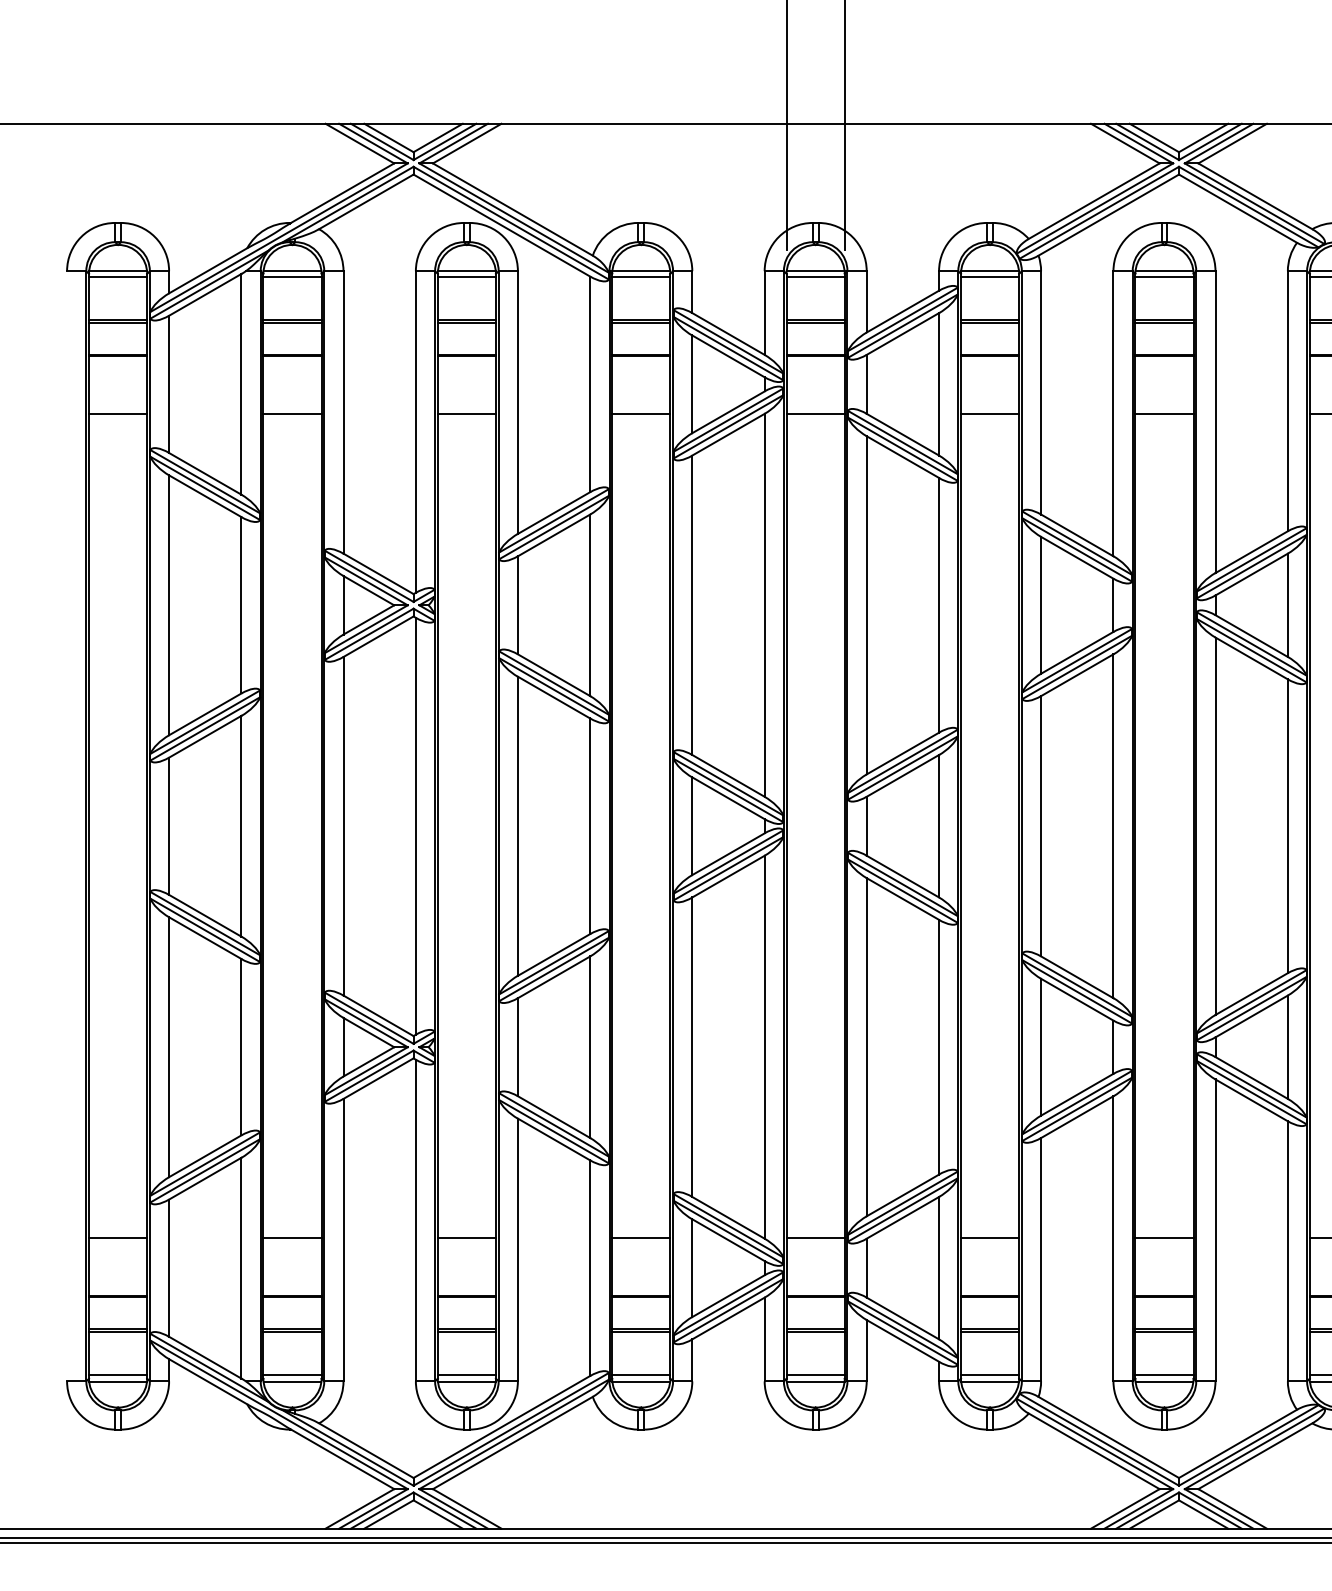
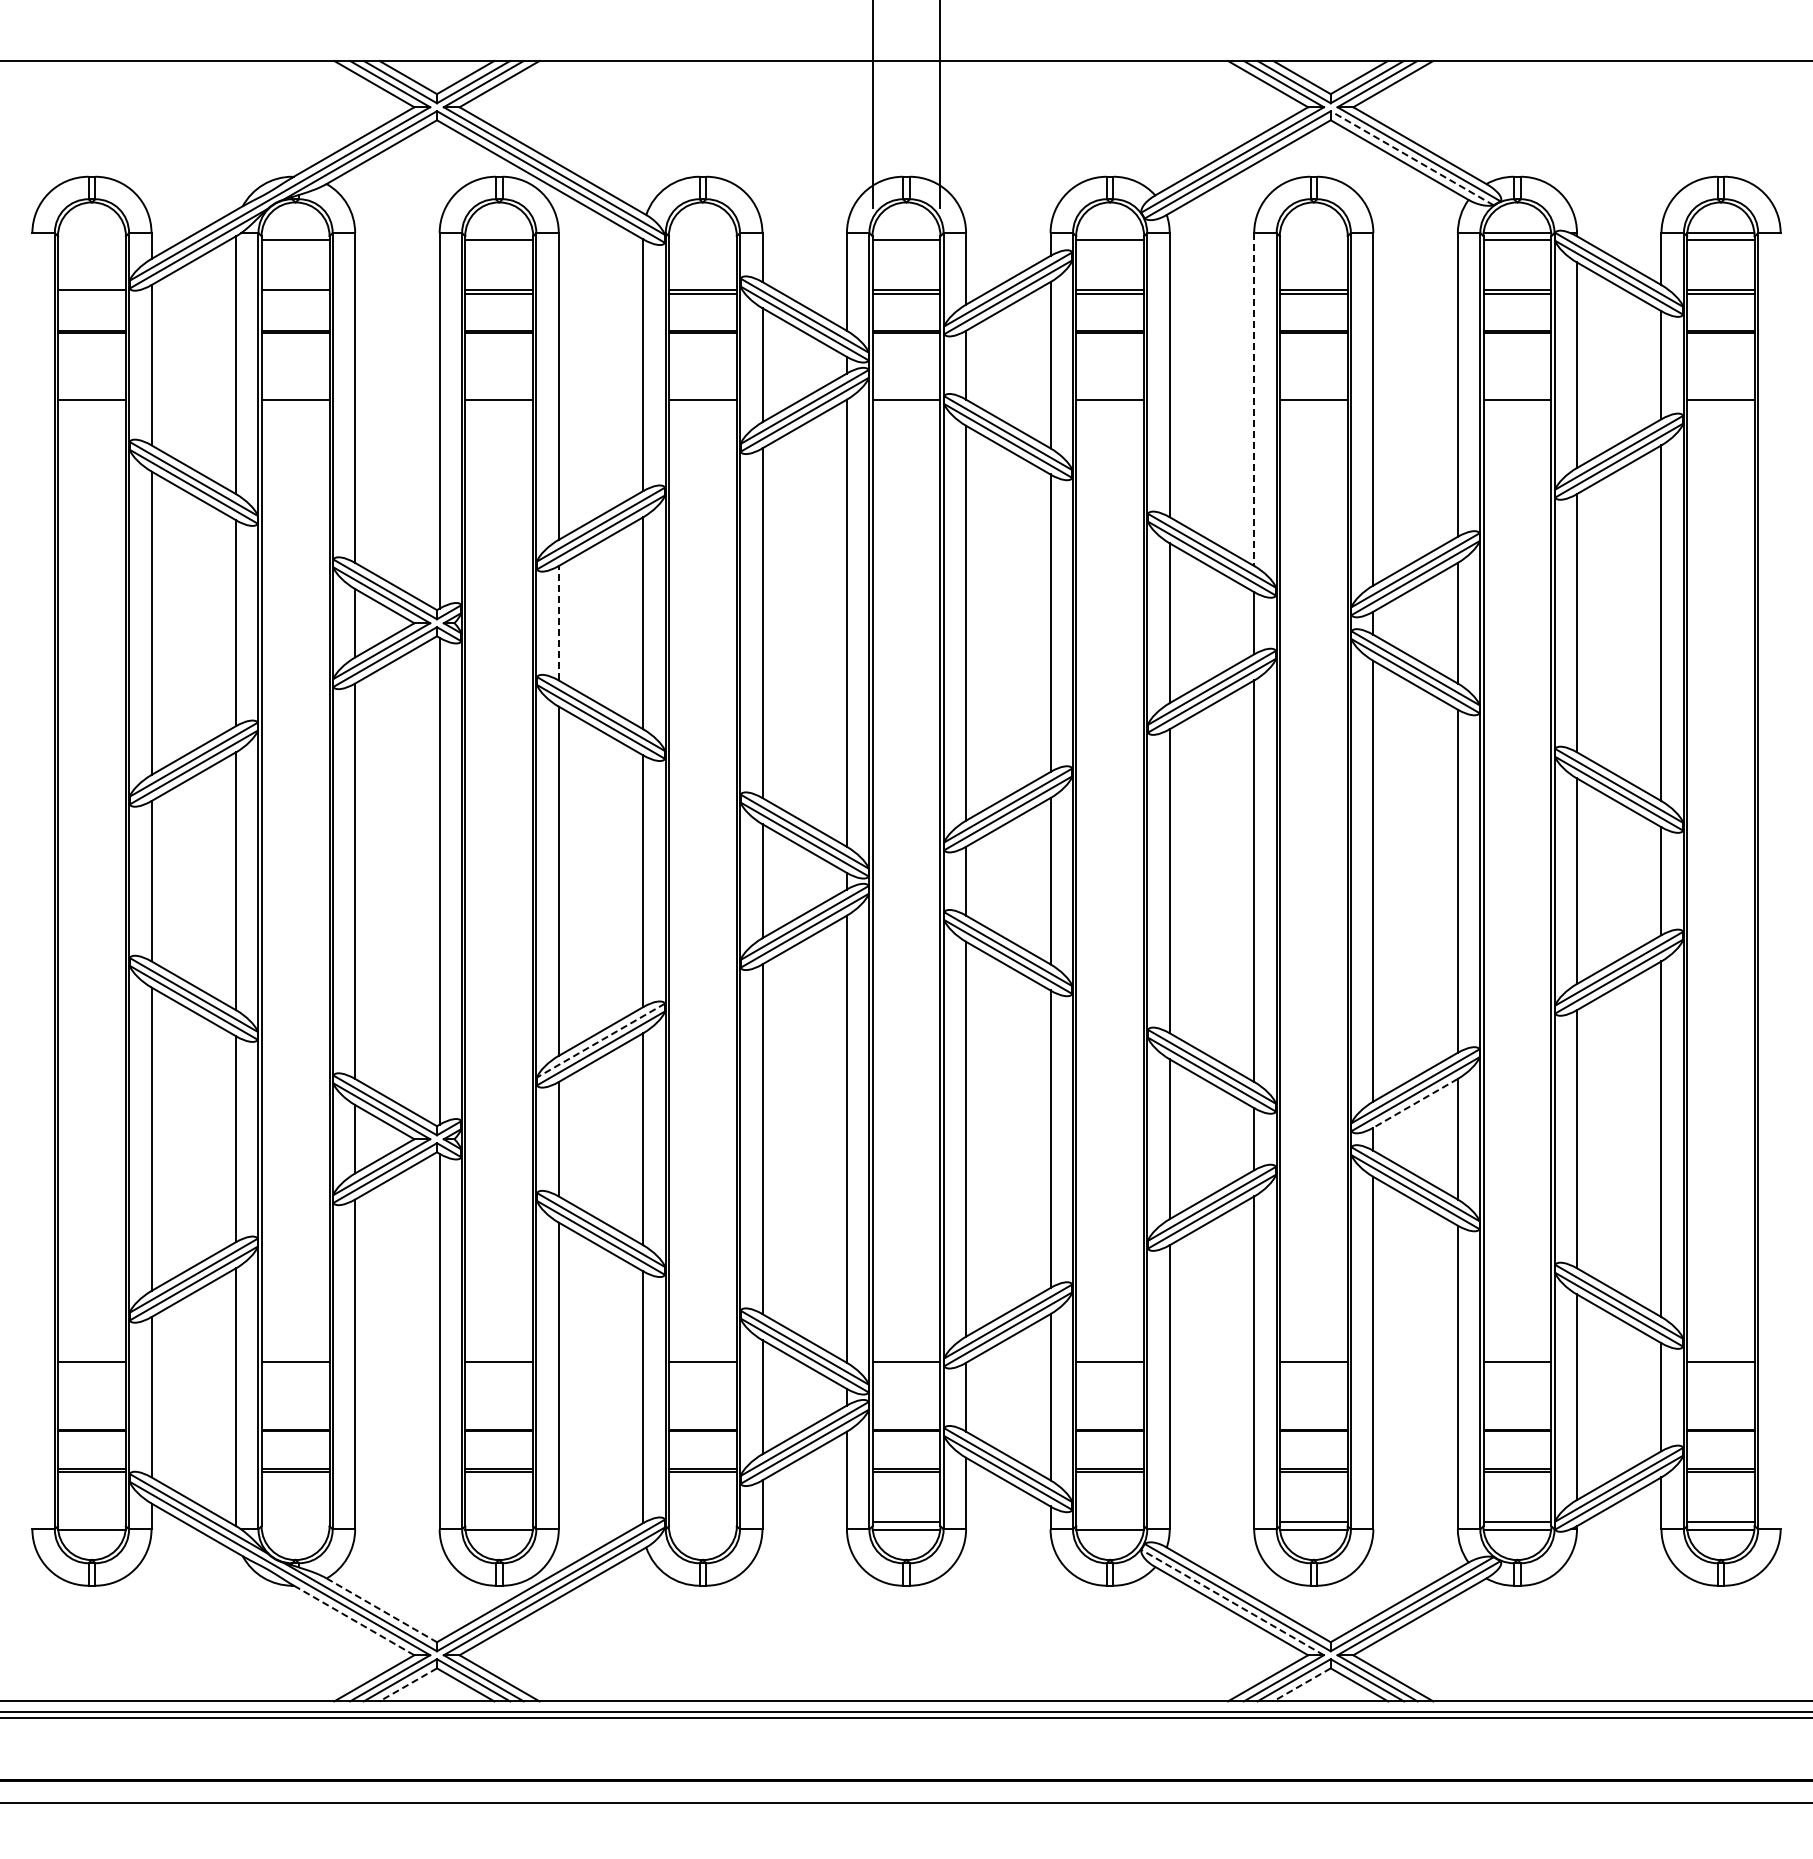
line: (1248, 207) -> (1411, 158), solid -> dashed
line: (117, 270) -> (91, 232), removed
line: (292, 270) -> (295, 232), removed
line: (466, 270) -> (498, 232), removed
line: (640, 270) -> (702, 232), removed
line: (815, 270) -> (906, 232), removed
line: (989, 270) -> (1109, 232), removed
line: (1164, 270) -> (1313, 232), removed
line: (117, 277) -> (91, 240), removed
line: (640, 277) -> (702, 240), removed
line: (1164, 277) -> (1313, 240), removed
line: (117, 322) -> (91, 293), removed
line: (292, 322) -> (295, 293), removed
line: (1113, 414) -> (1254, 400), solid -> dashed
line: (517, 604) -> (558, 622), solid -> dashed
line: (553, 962) -> (600, 1040), solid -> dashed
line: (1251, 1016) -> (1415, 1103), solid -> dashed
line: (117, 1375) -> (91, 1522), removed
line: (292, 1375) -> (295, 1522), removed
line: (467, 1375) -> (499, 1522), removed
line: (640, 1375) -> (702, 1522), removed
line: (990, 1375) -> (1110, 1522), removed
line: (292, 1381) -> (295, 1529), removed
line: (640, 1381) -> (702, 1529), removed
line: (1094, 1443) -> (1232, 1602), solid -> dashed
line: (366, 1450) -> (381, 1610), solid -> dashed
line: (342, 1459) -> (354, 1620), solid -> dashed
line: (388, 1515) -> (407, 1685), solid -> dashed
line: (1153, 1515) -> (1301, 1685), solid -> dashed

